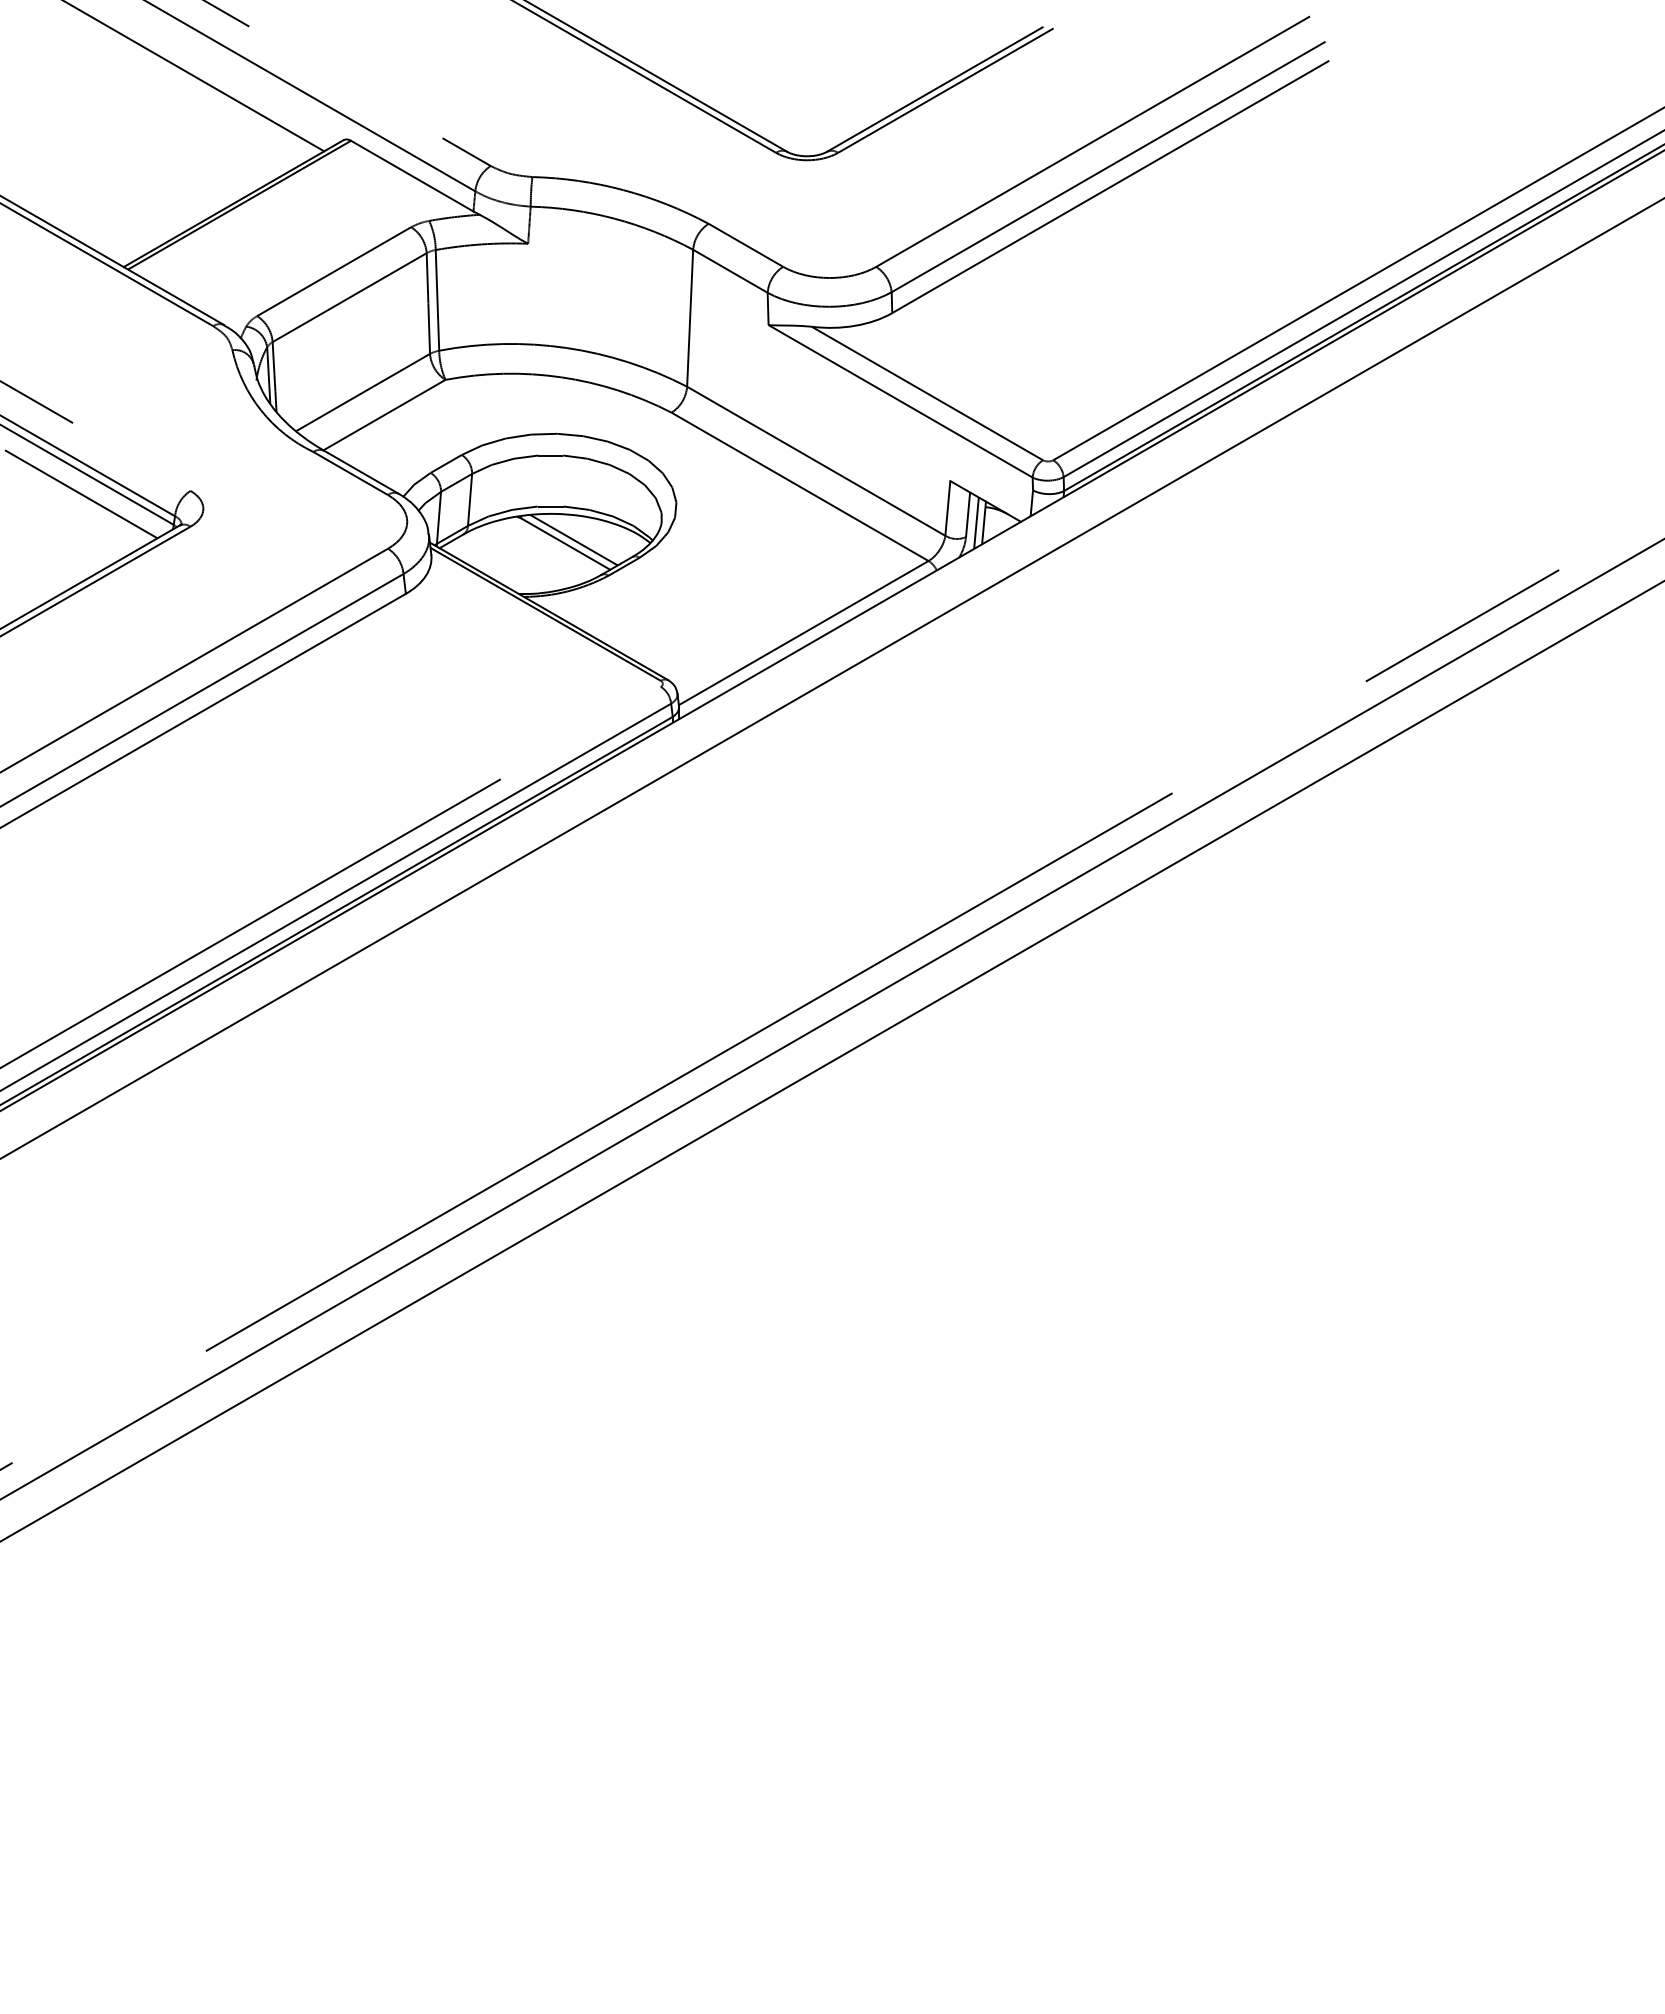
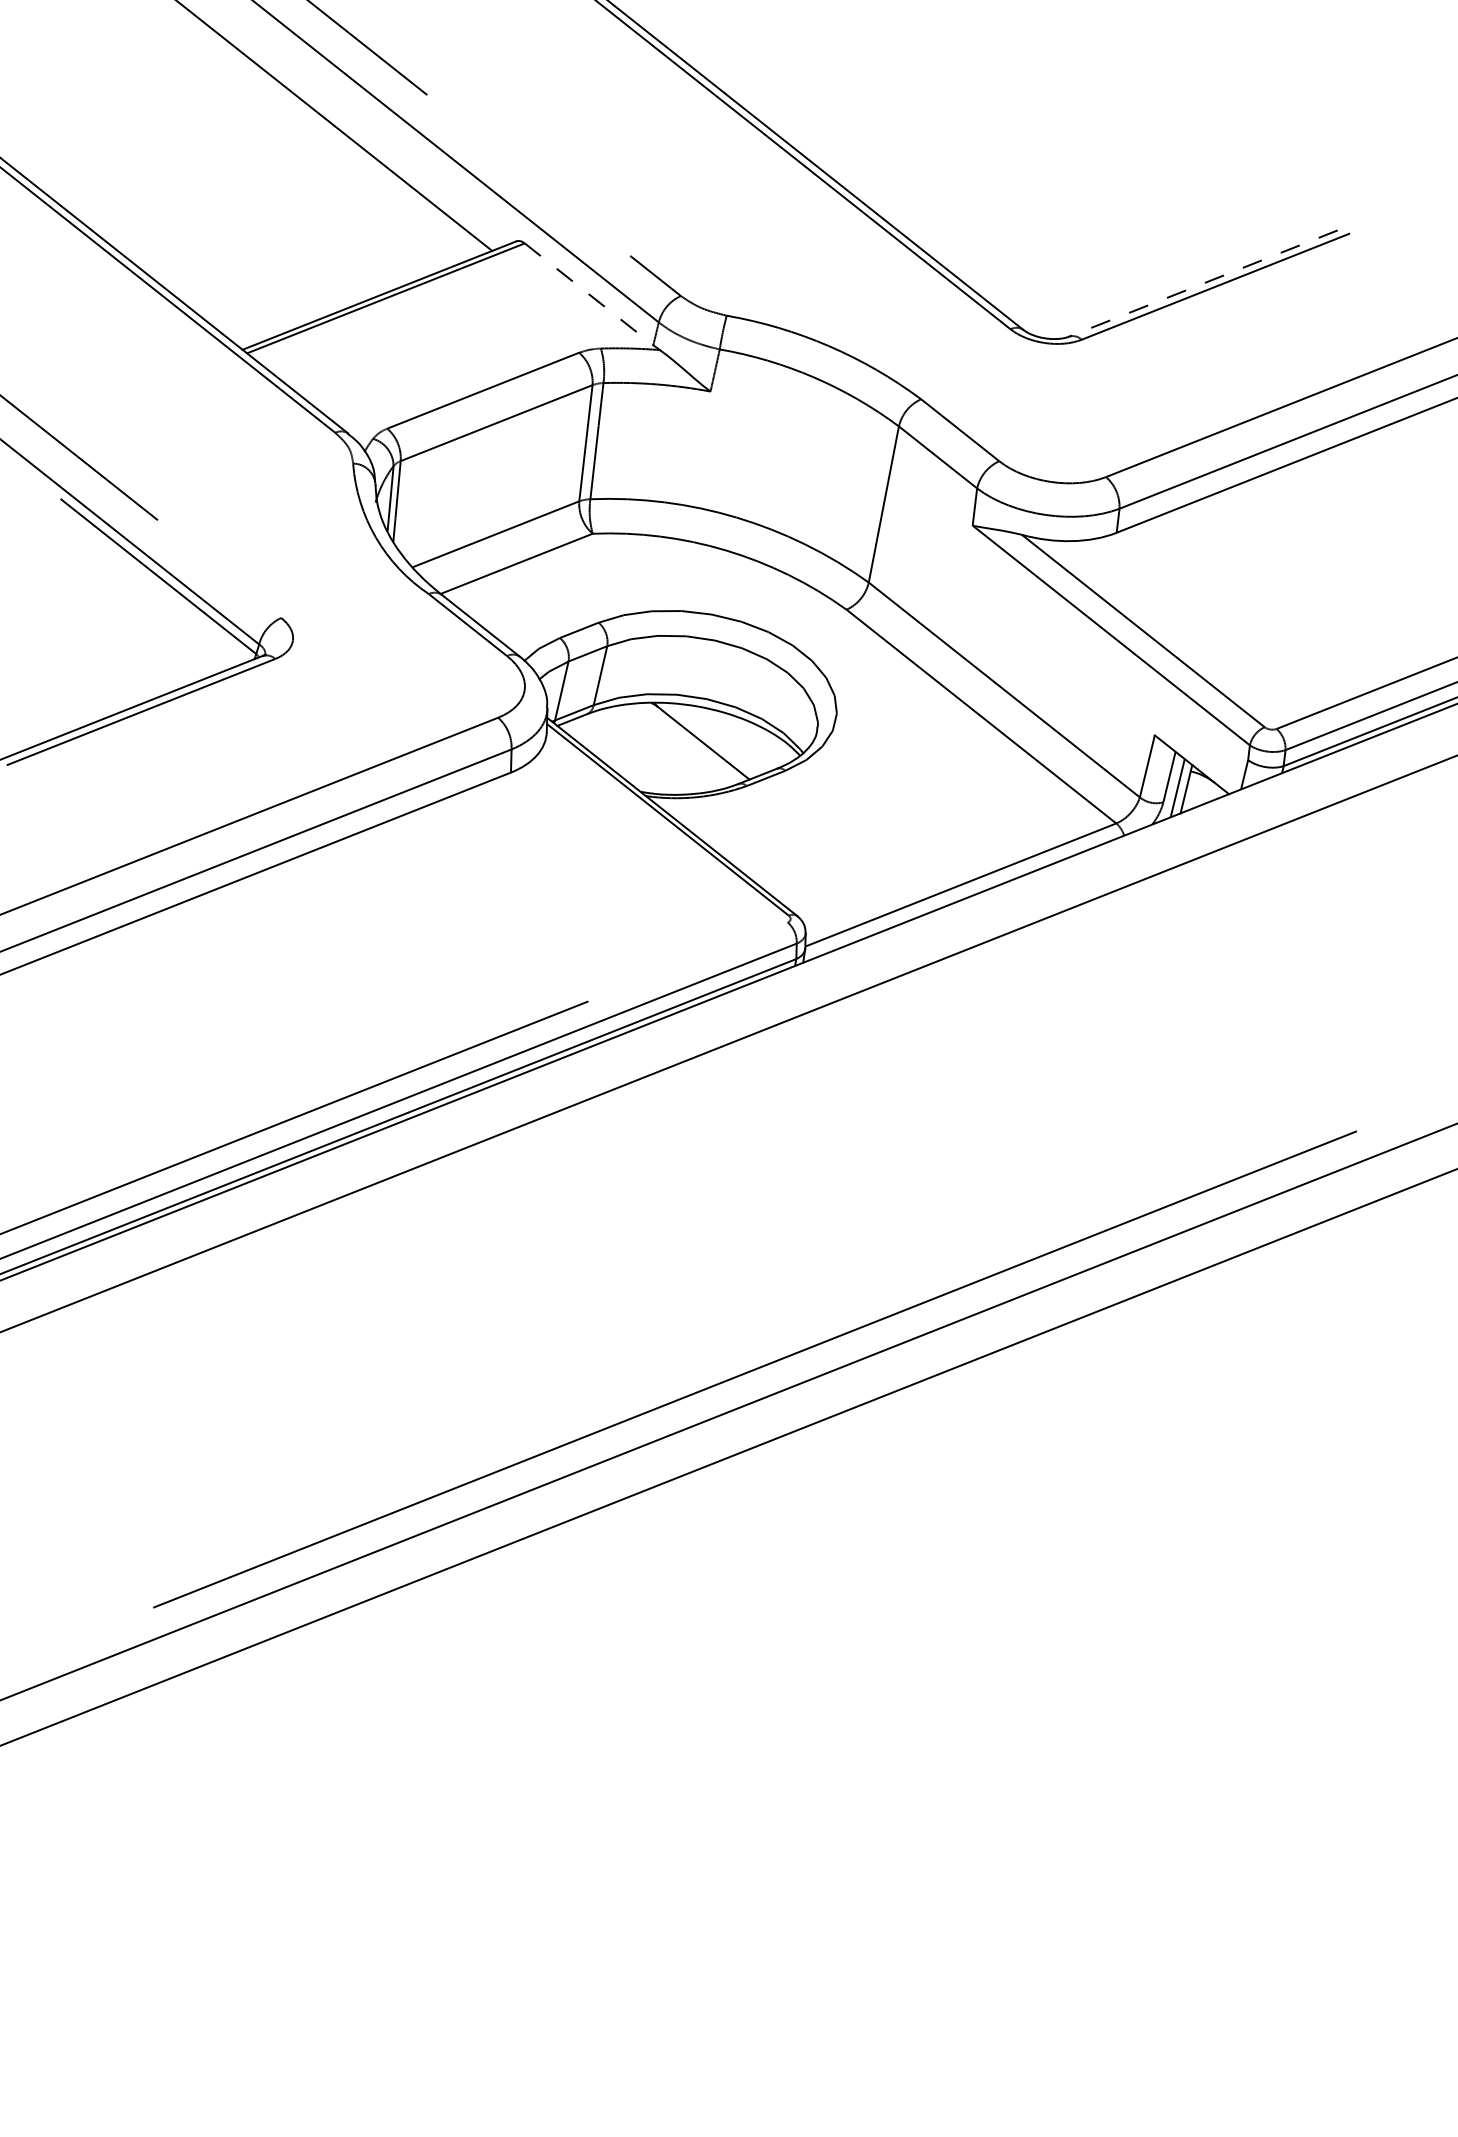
line: (934, 89) -> (1203, 283), solid -> dashed
line: (412, 176) -> (589, 294), solid -> dashed
line: (81, 494) -> (155, 603), removed
line: (573, 540) -> (712, 739), removed

